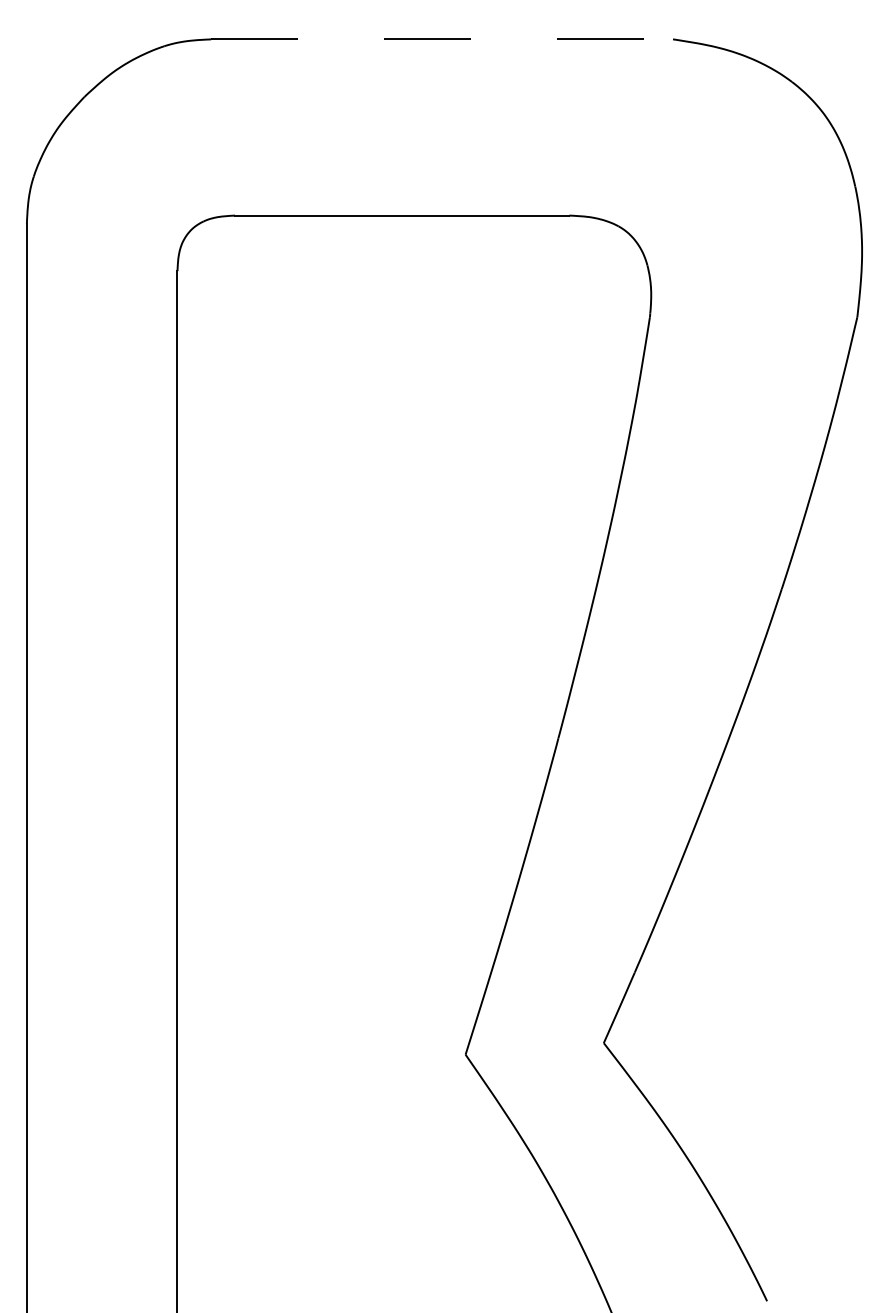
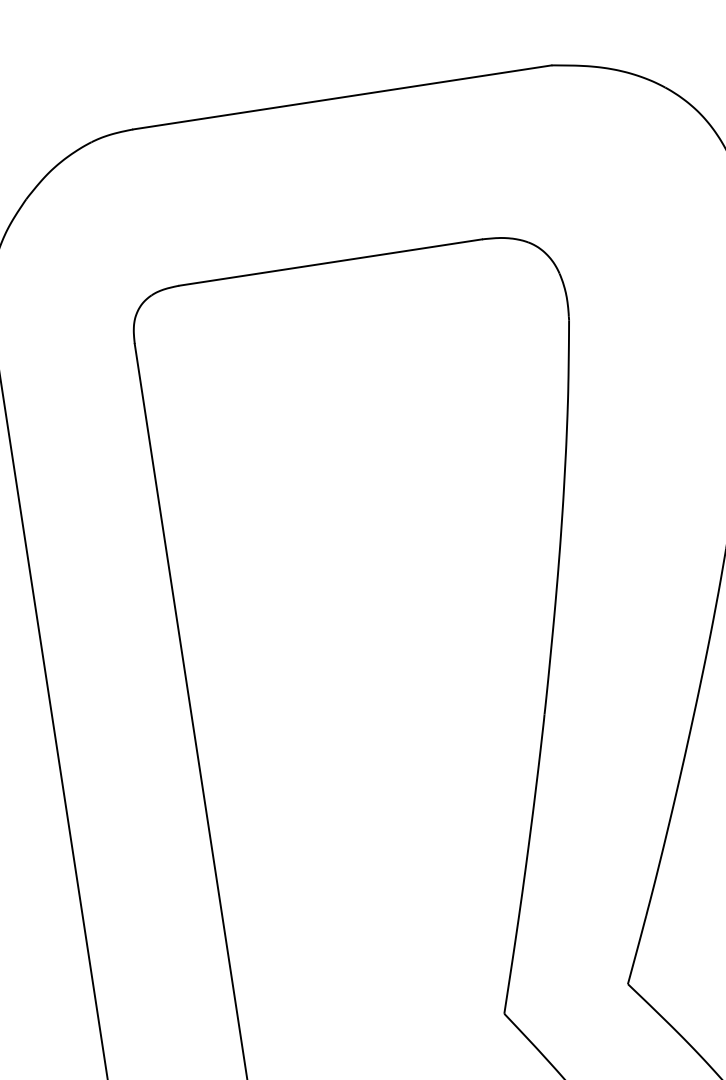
line: (442, 39) -> (342, 97), dashed -> solid

